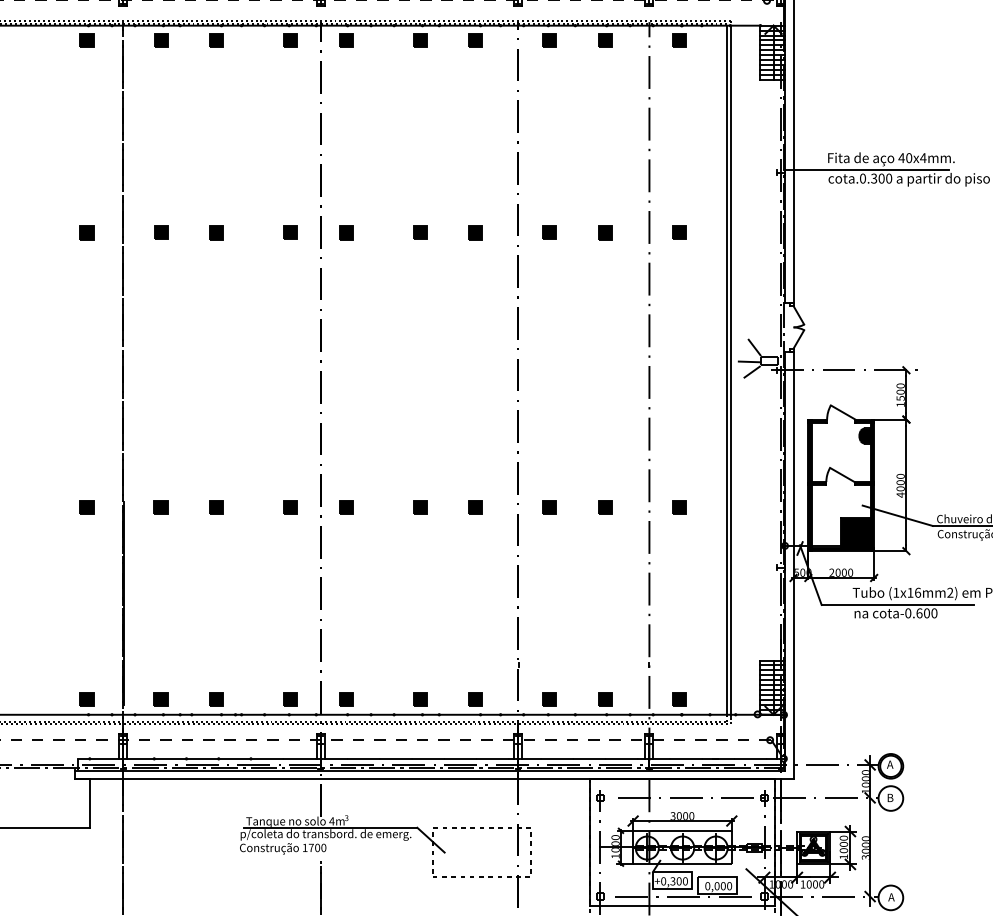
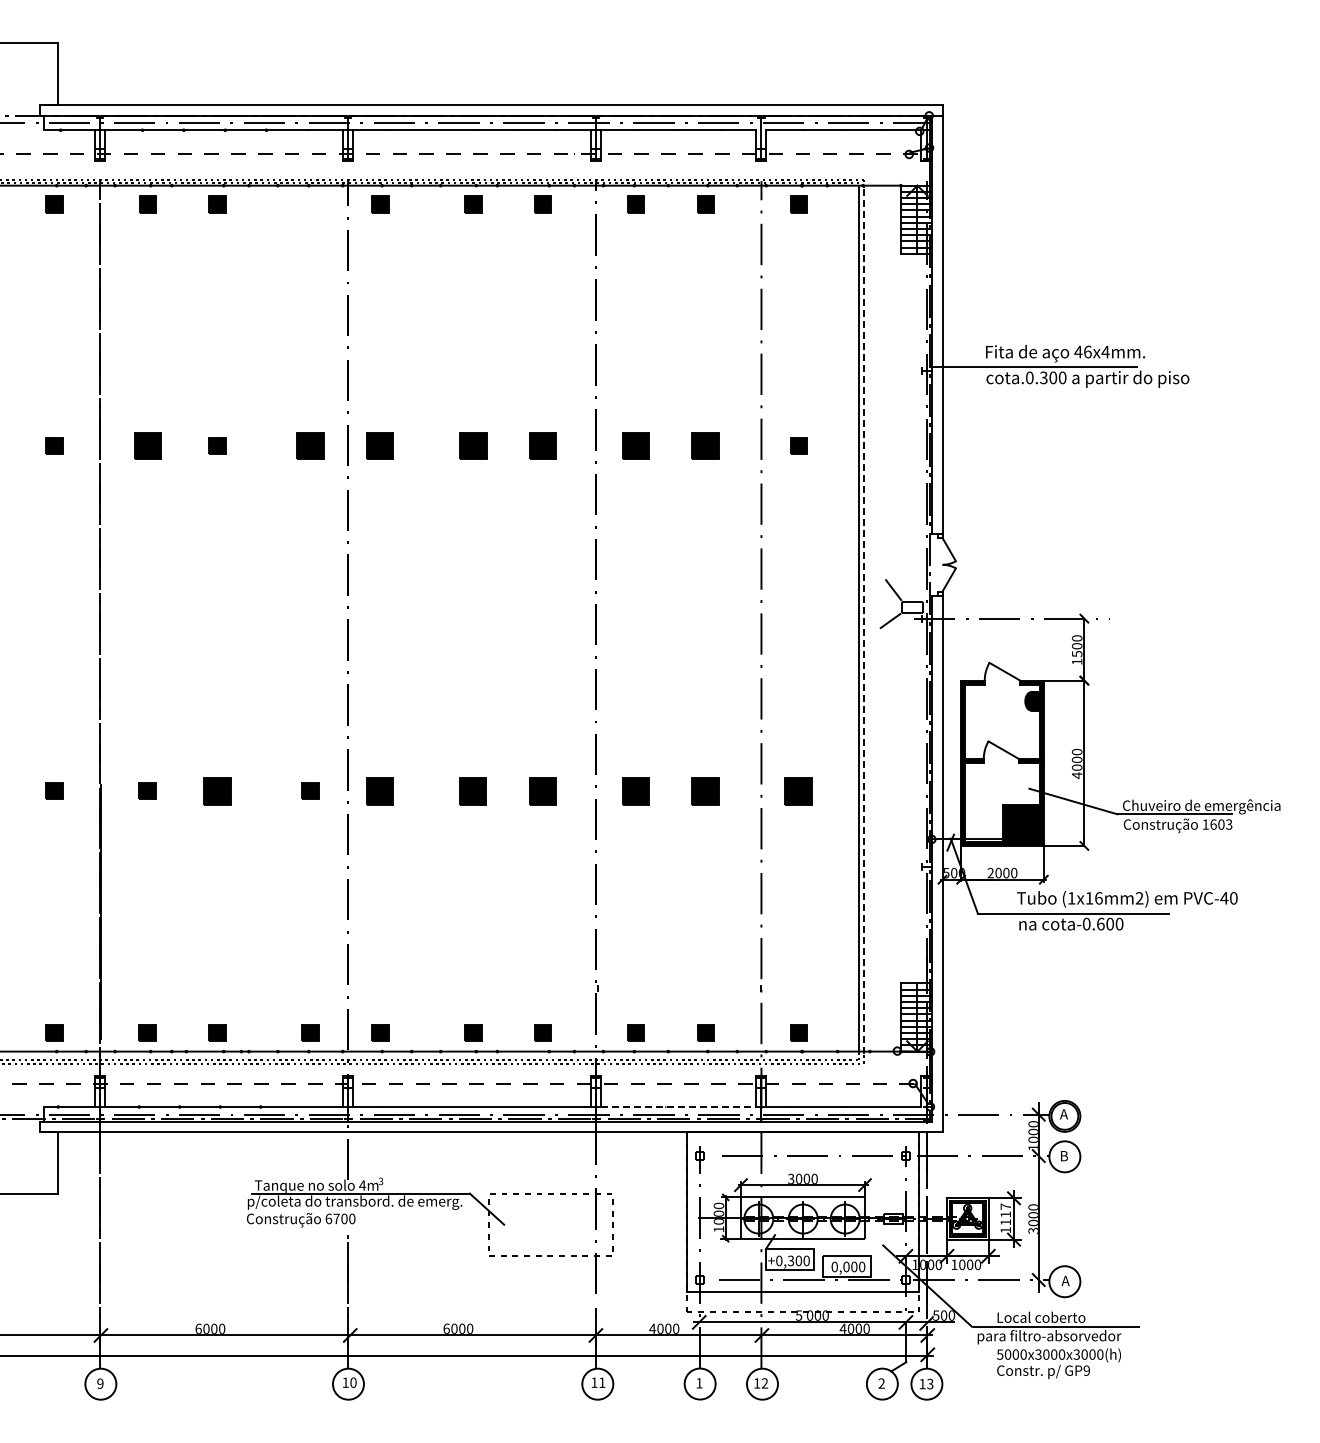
part: (290, 40) -> (310, 204), removed
text: (908, 157) -> (1087, 351), 40 -> 46
part: (160, 232) -> (147, 445), size x1.6
part: (290, 232) -> (310, 445), size x1.6
part: (346, 232) -> (380, 445), size x1.6
part: (420, 232) -> (473, 445), size x1.6
part: (475, 232) -> (542, 445), size x1.6
part: (549, 232) -> (635, 445), size x1.6
part: (604, 232) -> (705, 445), size x1.6
line: (748, 361) -> (886, 607), removed
line: (731, 371) -> (864, 620), solid -> dashed
part: (216, 507) -> (217, 790), size x1.6
part: (346, 507) -> (380, 790), size x1.6
part: (420, 507) -> (473, 790), size x1.6
part: (475, 507) -> (542, 790), size x1.6
part: (549, 507) -> (635, 790), size x1.6
part: (604, 507) -> (705, 790), size x1.6
part: (678, 507) -> (798, 790), size x1.6
line: (583, 758) -> (678, 1106), solid -> dashed
text: (843, 844) -> (1005, 1214), 1000 -> 1117
text: (304, 847) -> (328, 1218), 1700 -> 6700

